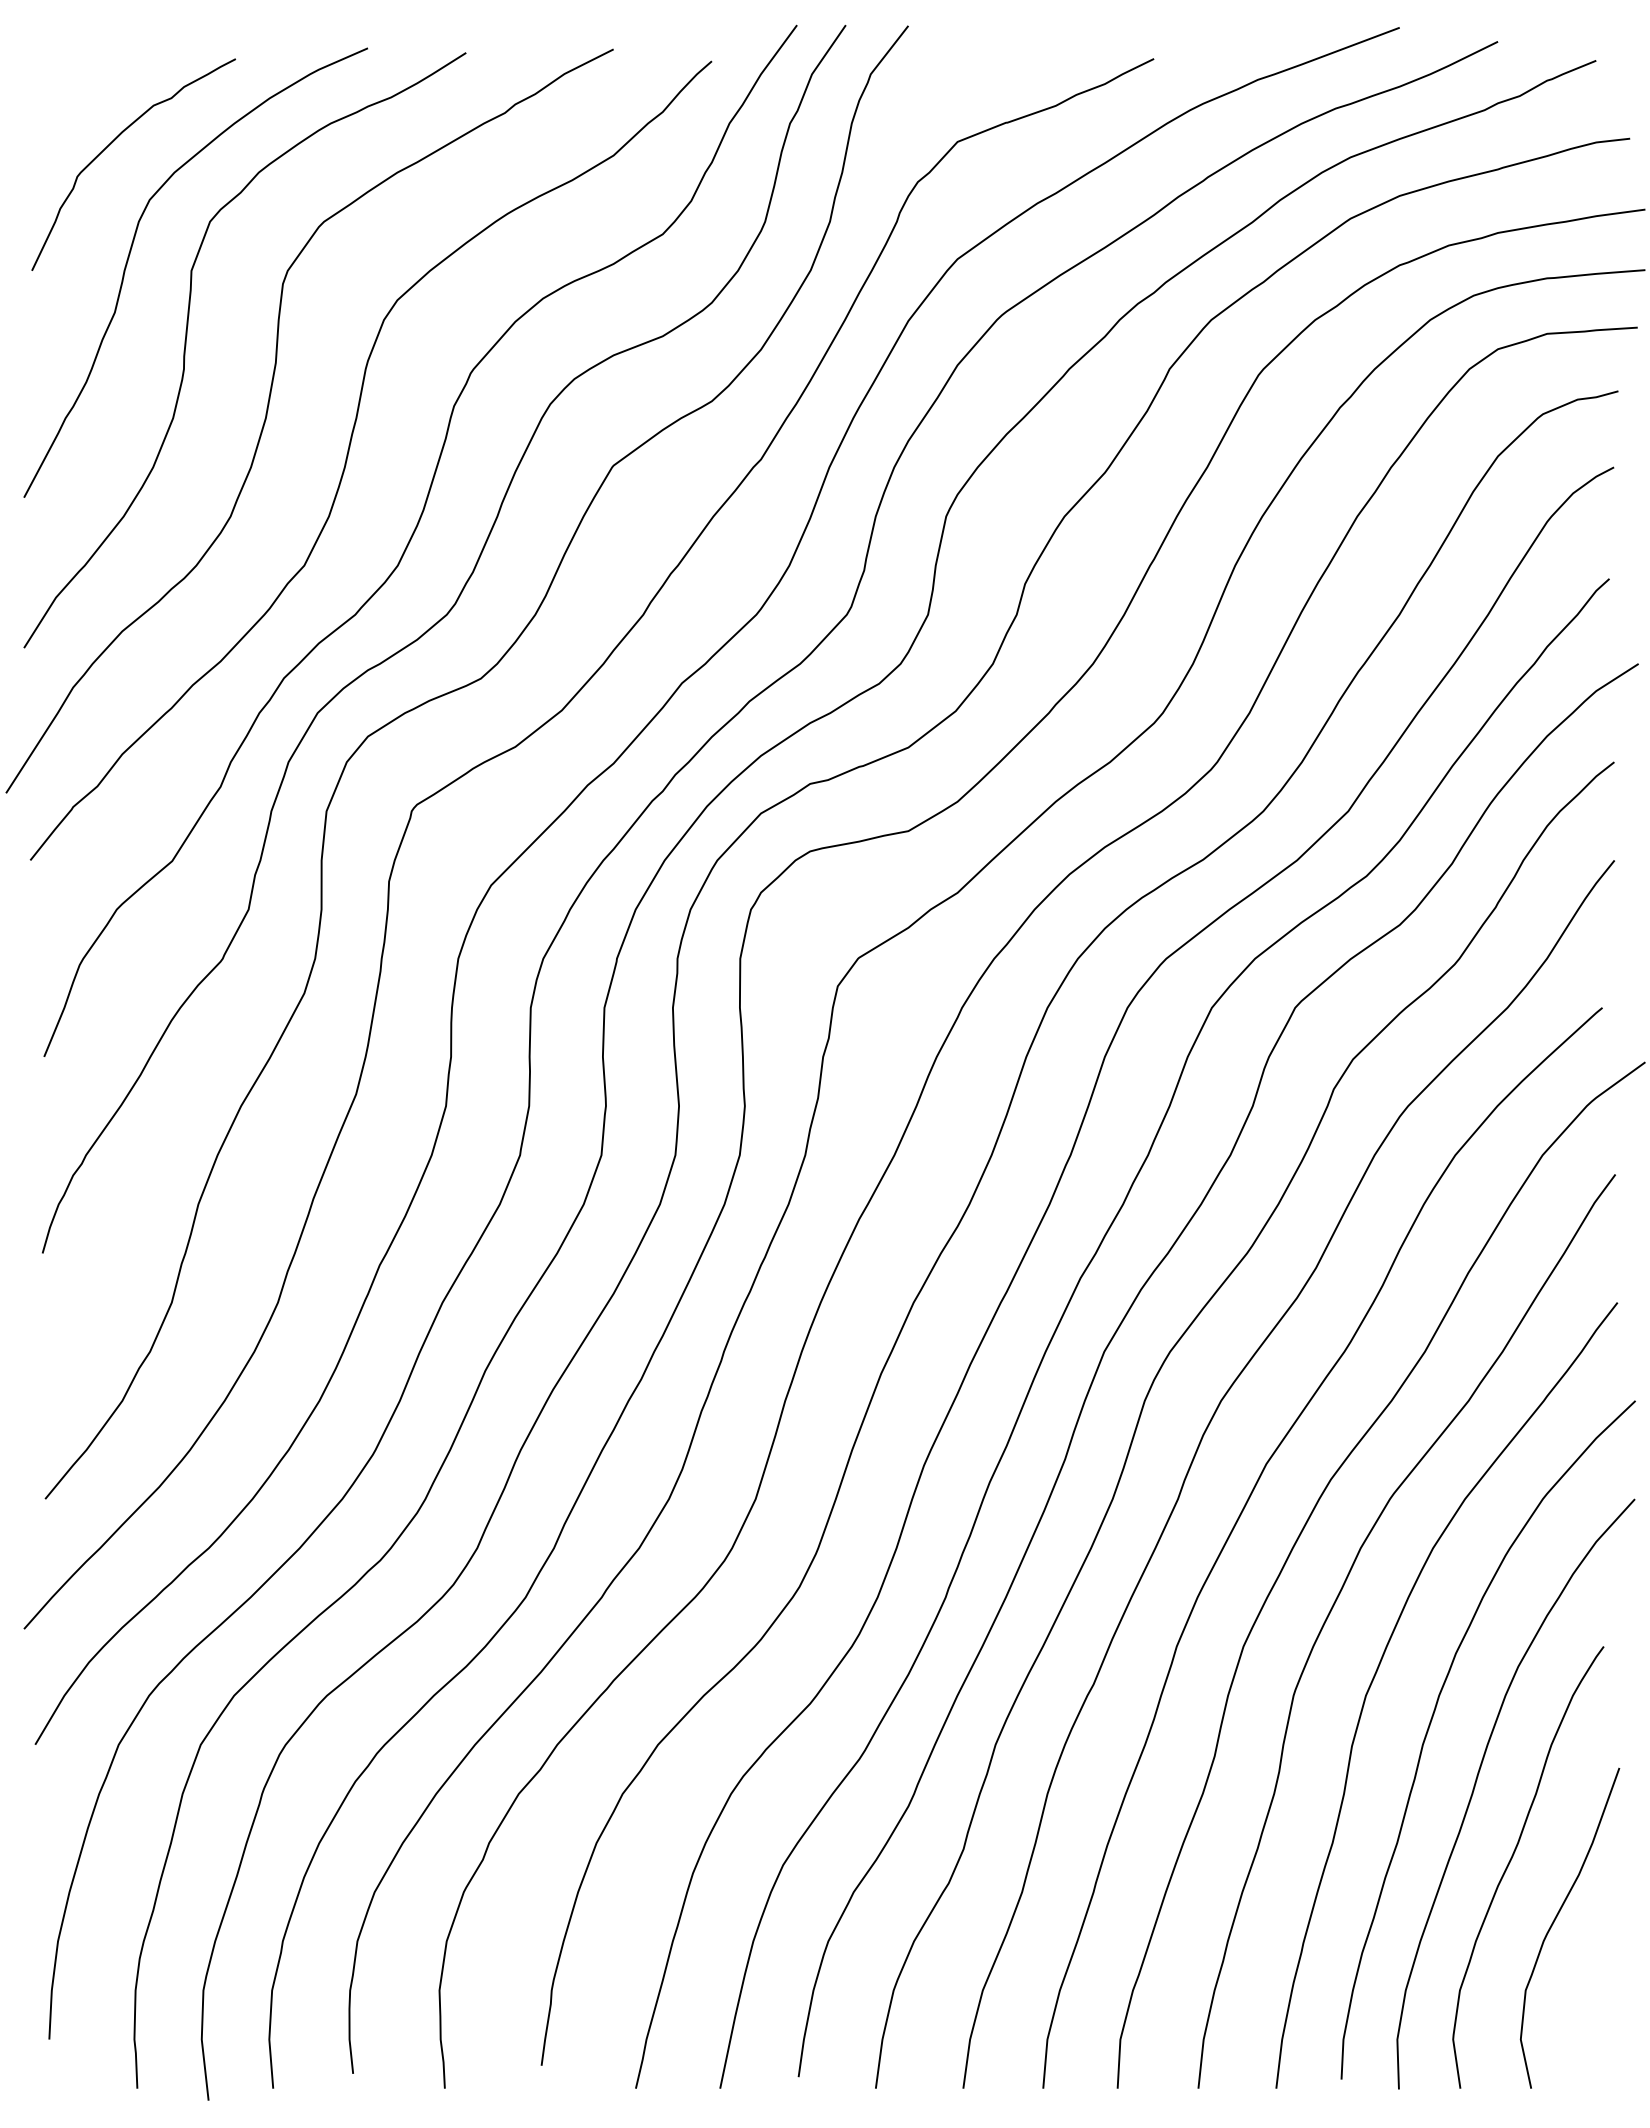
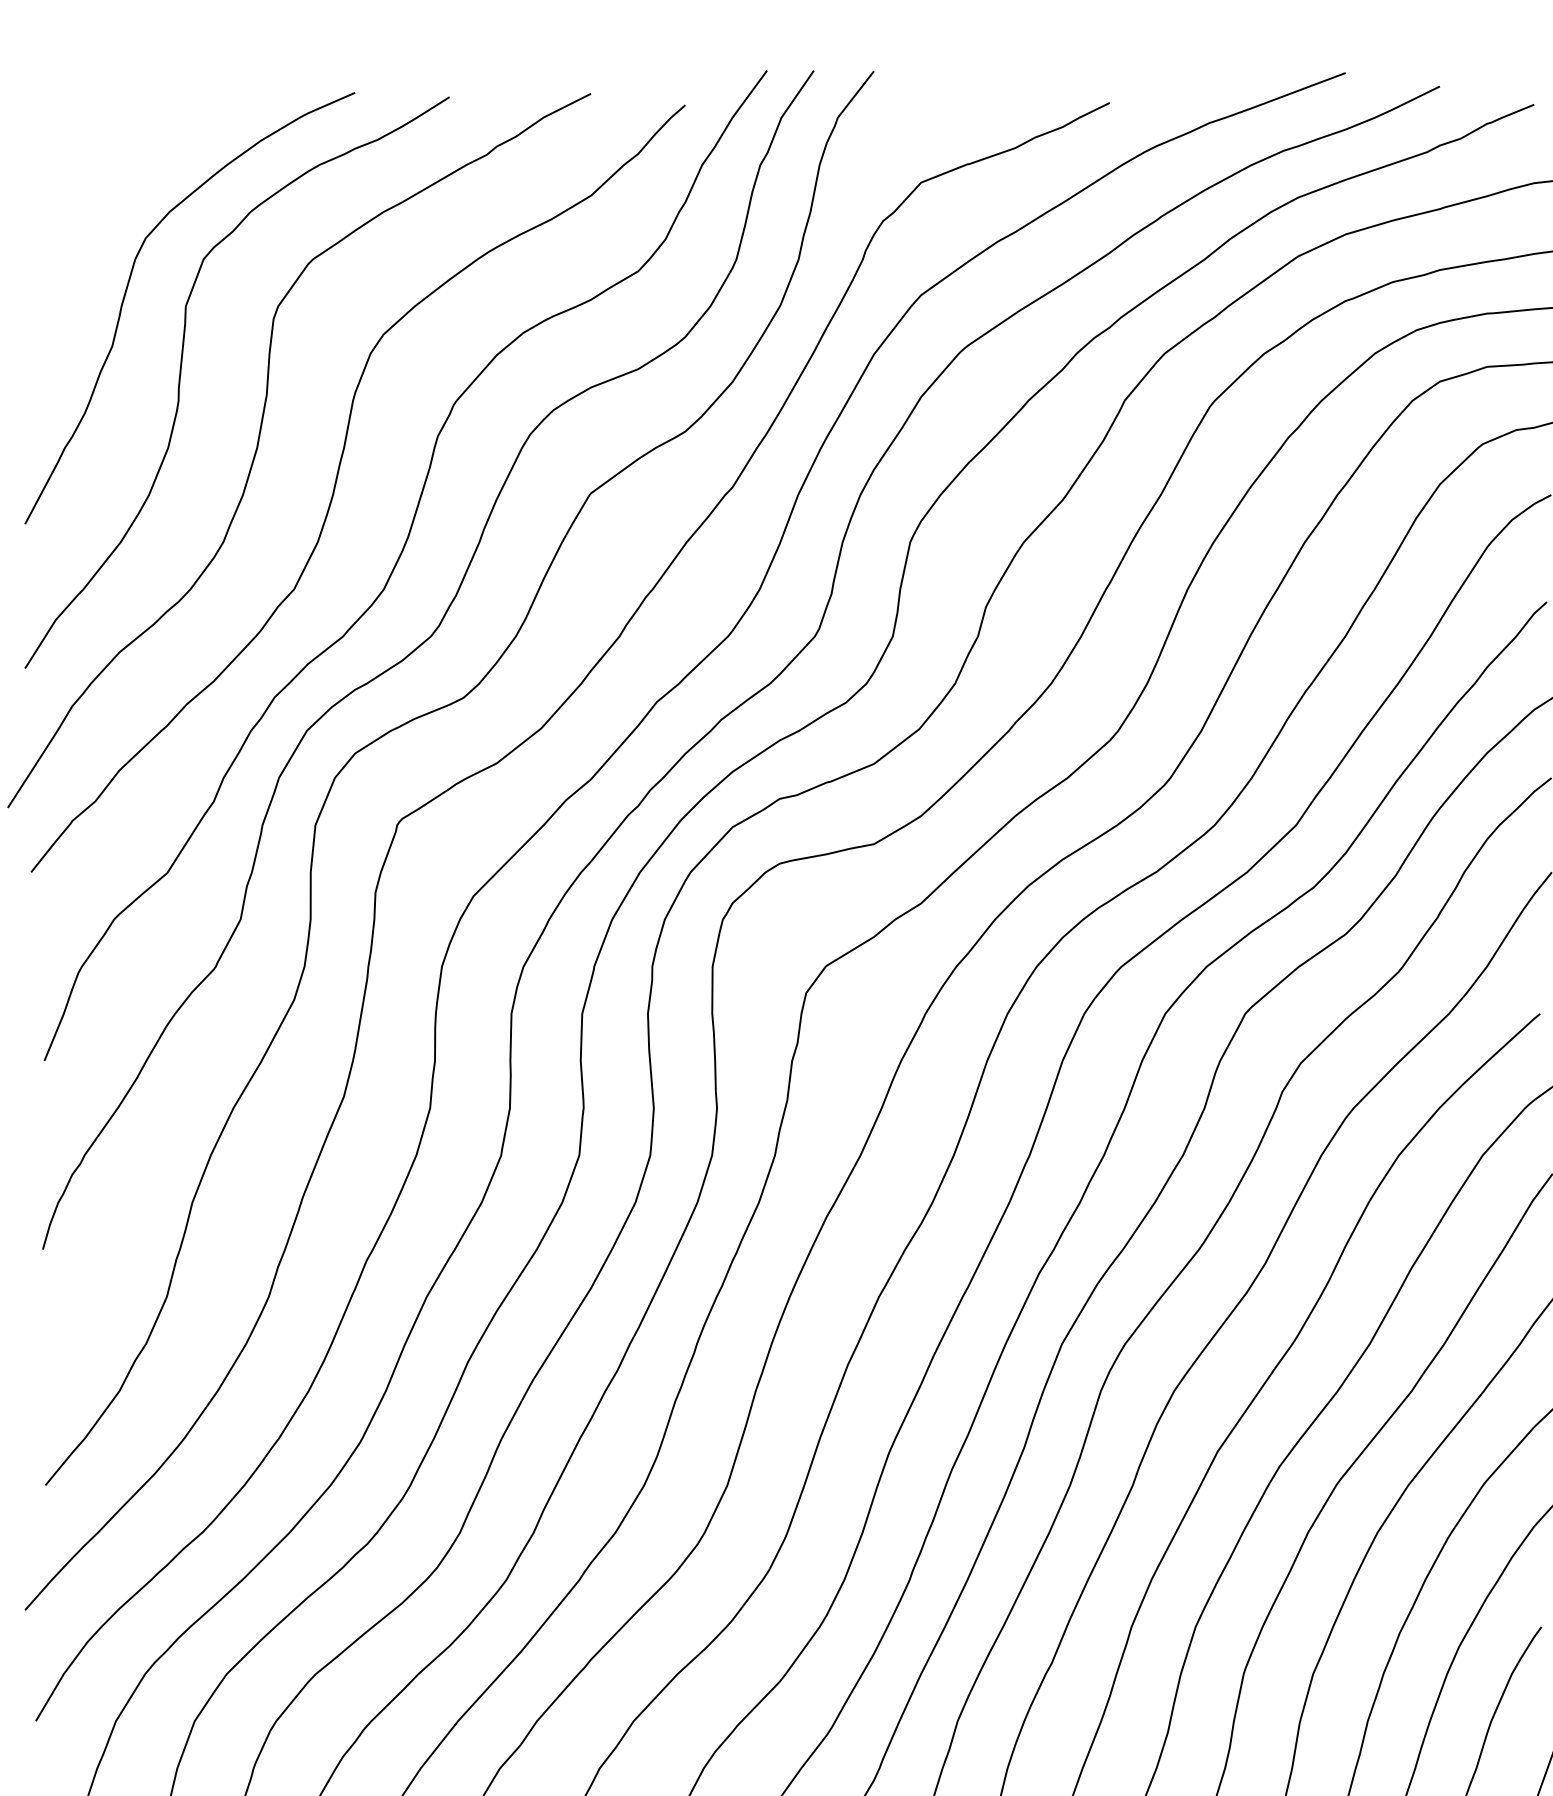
curve: (112, 143) -> (110, 184), removed

